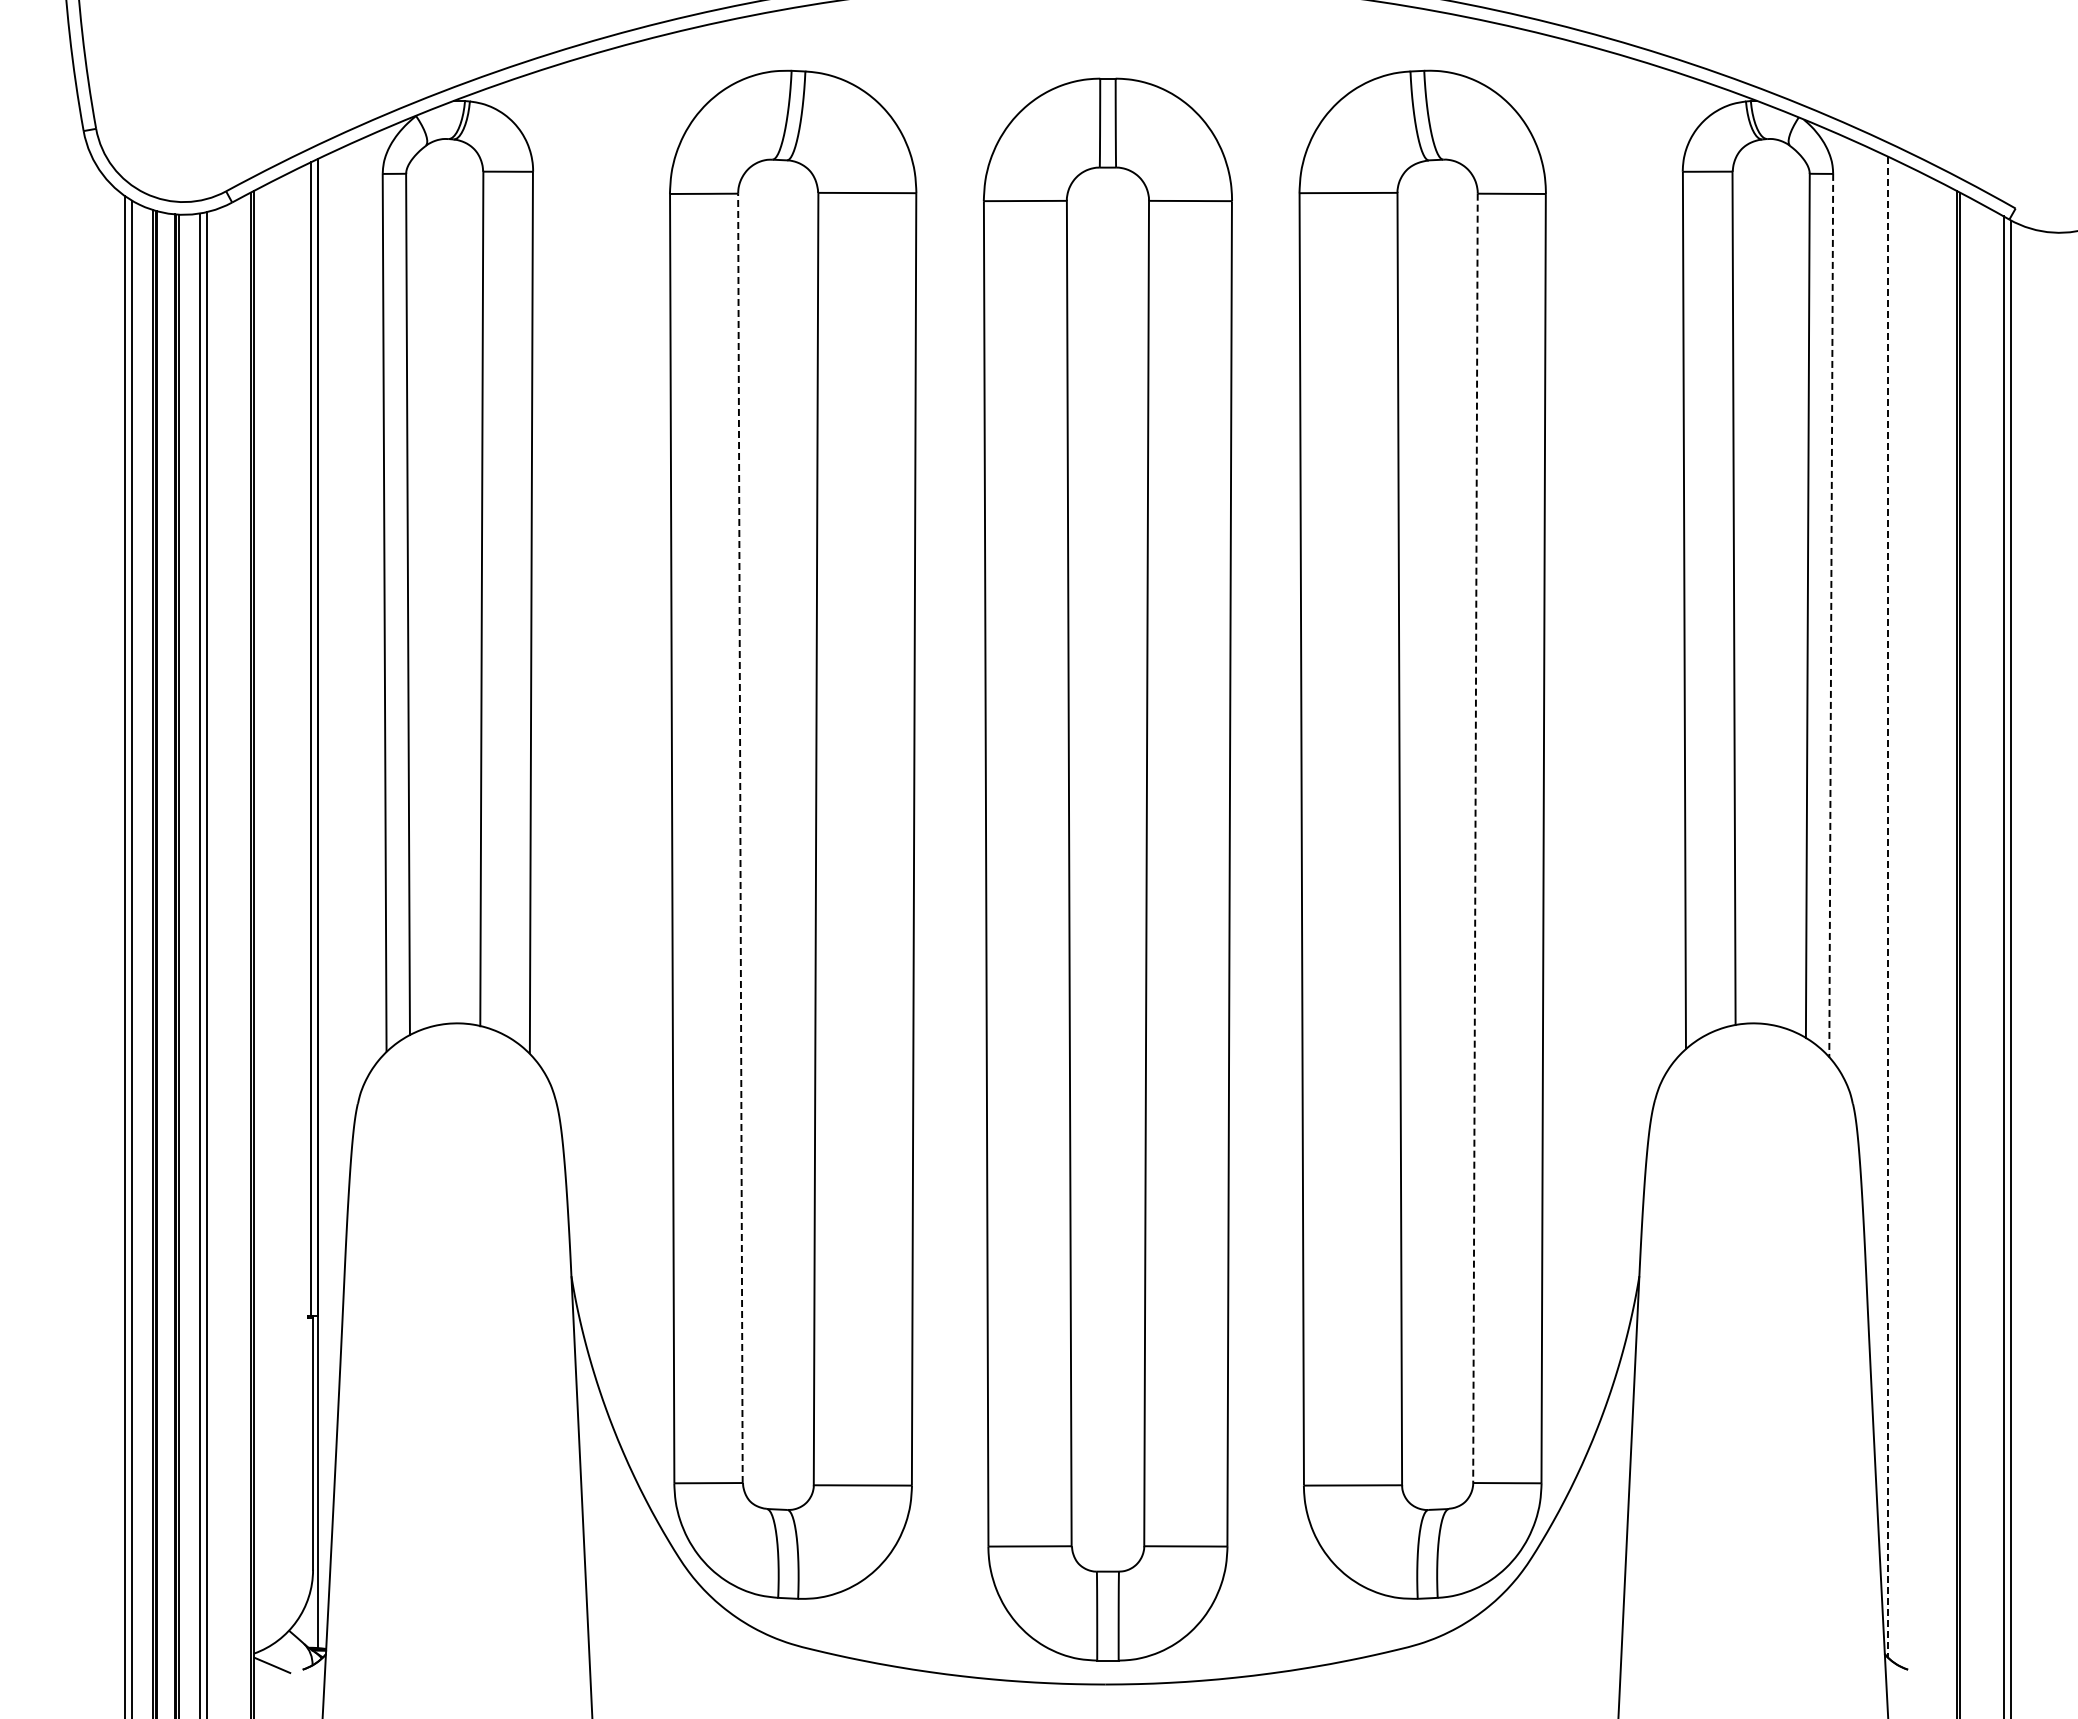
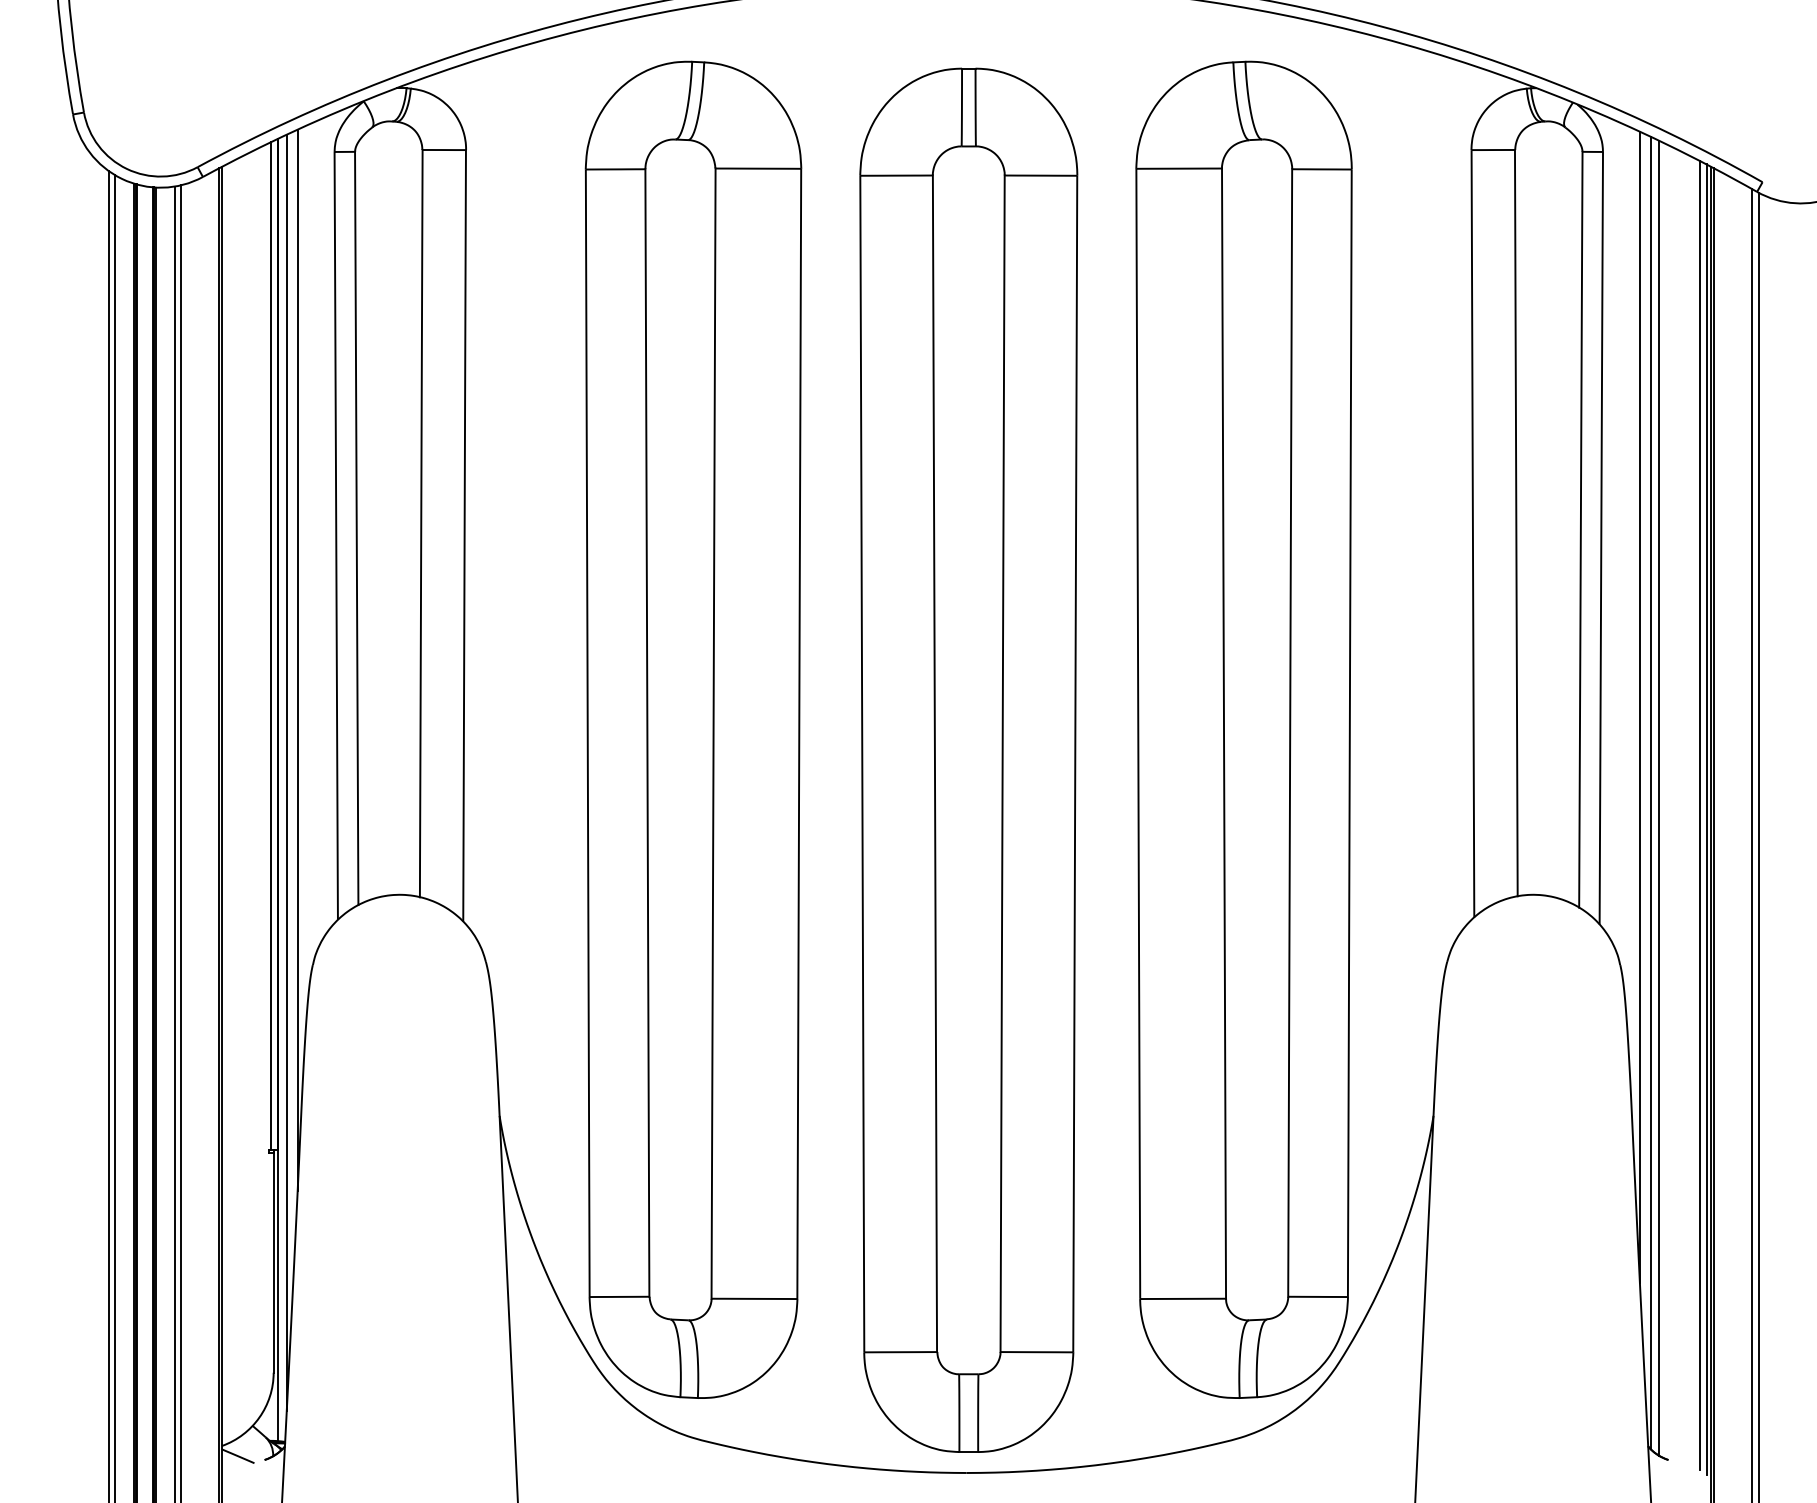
line: (1831, 614) -> (1601, 537), dashed -> solid
line: (340, 755) -> (297, 660), added
line: (1875, 808) -> (1640, 706), added
line: (740, 838) -> (647, 733), dashed -> solid
line: (1475, 838) -> (1290, 733), dashed -> solid
line: (328, 883) -> (287, 772), added
line: (1887, 907) -> (1650, 793), dashed -> solid
line: (1897, 912) -> (1659, 797), added
line: (1944, 932) -> (1700, 815), added
line: (1951, 937) -> (1706, 819), added

